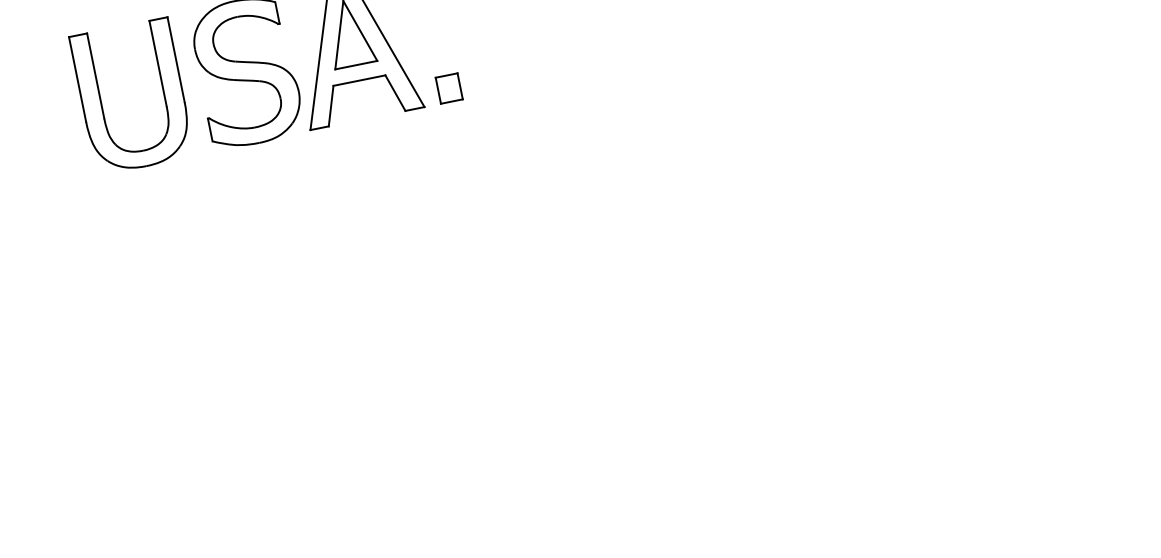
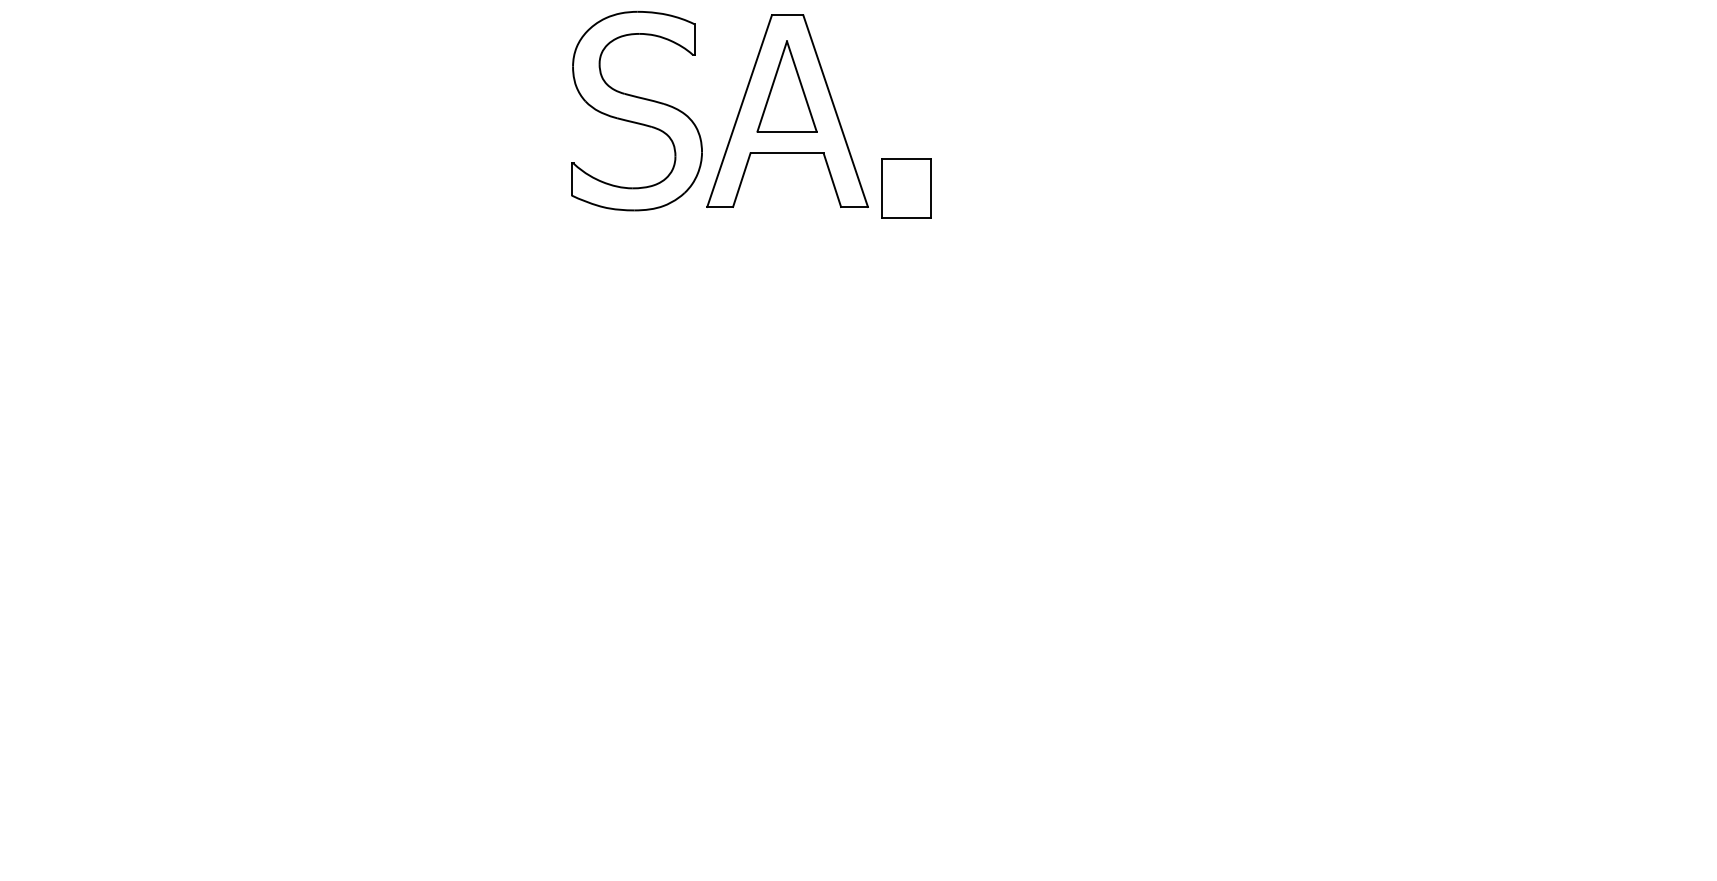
part: (449, 88) -> (906, 188), size x1.6
part: (162, 90) -> (518, 112), removed

